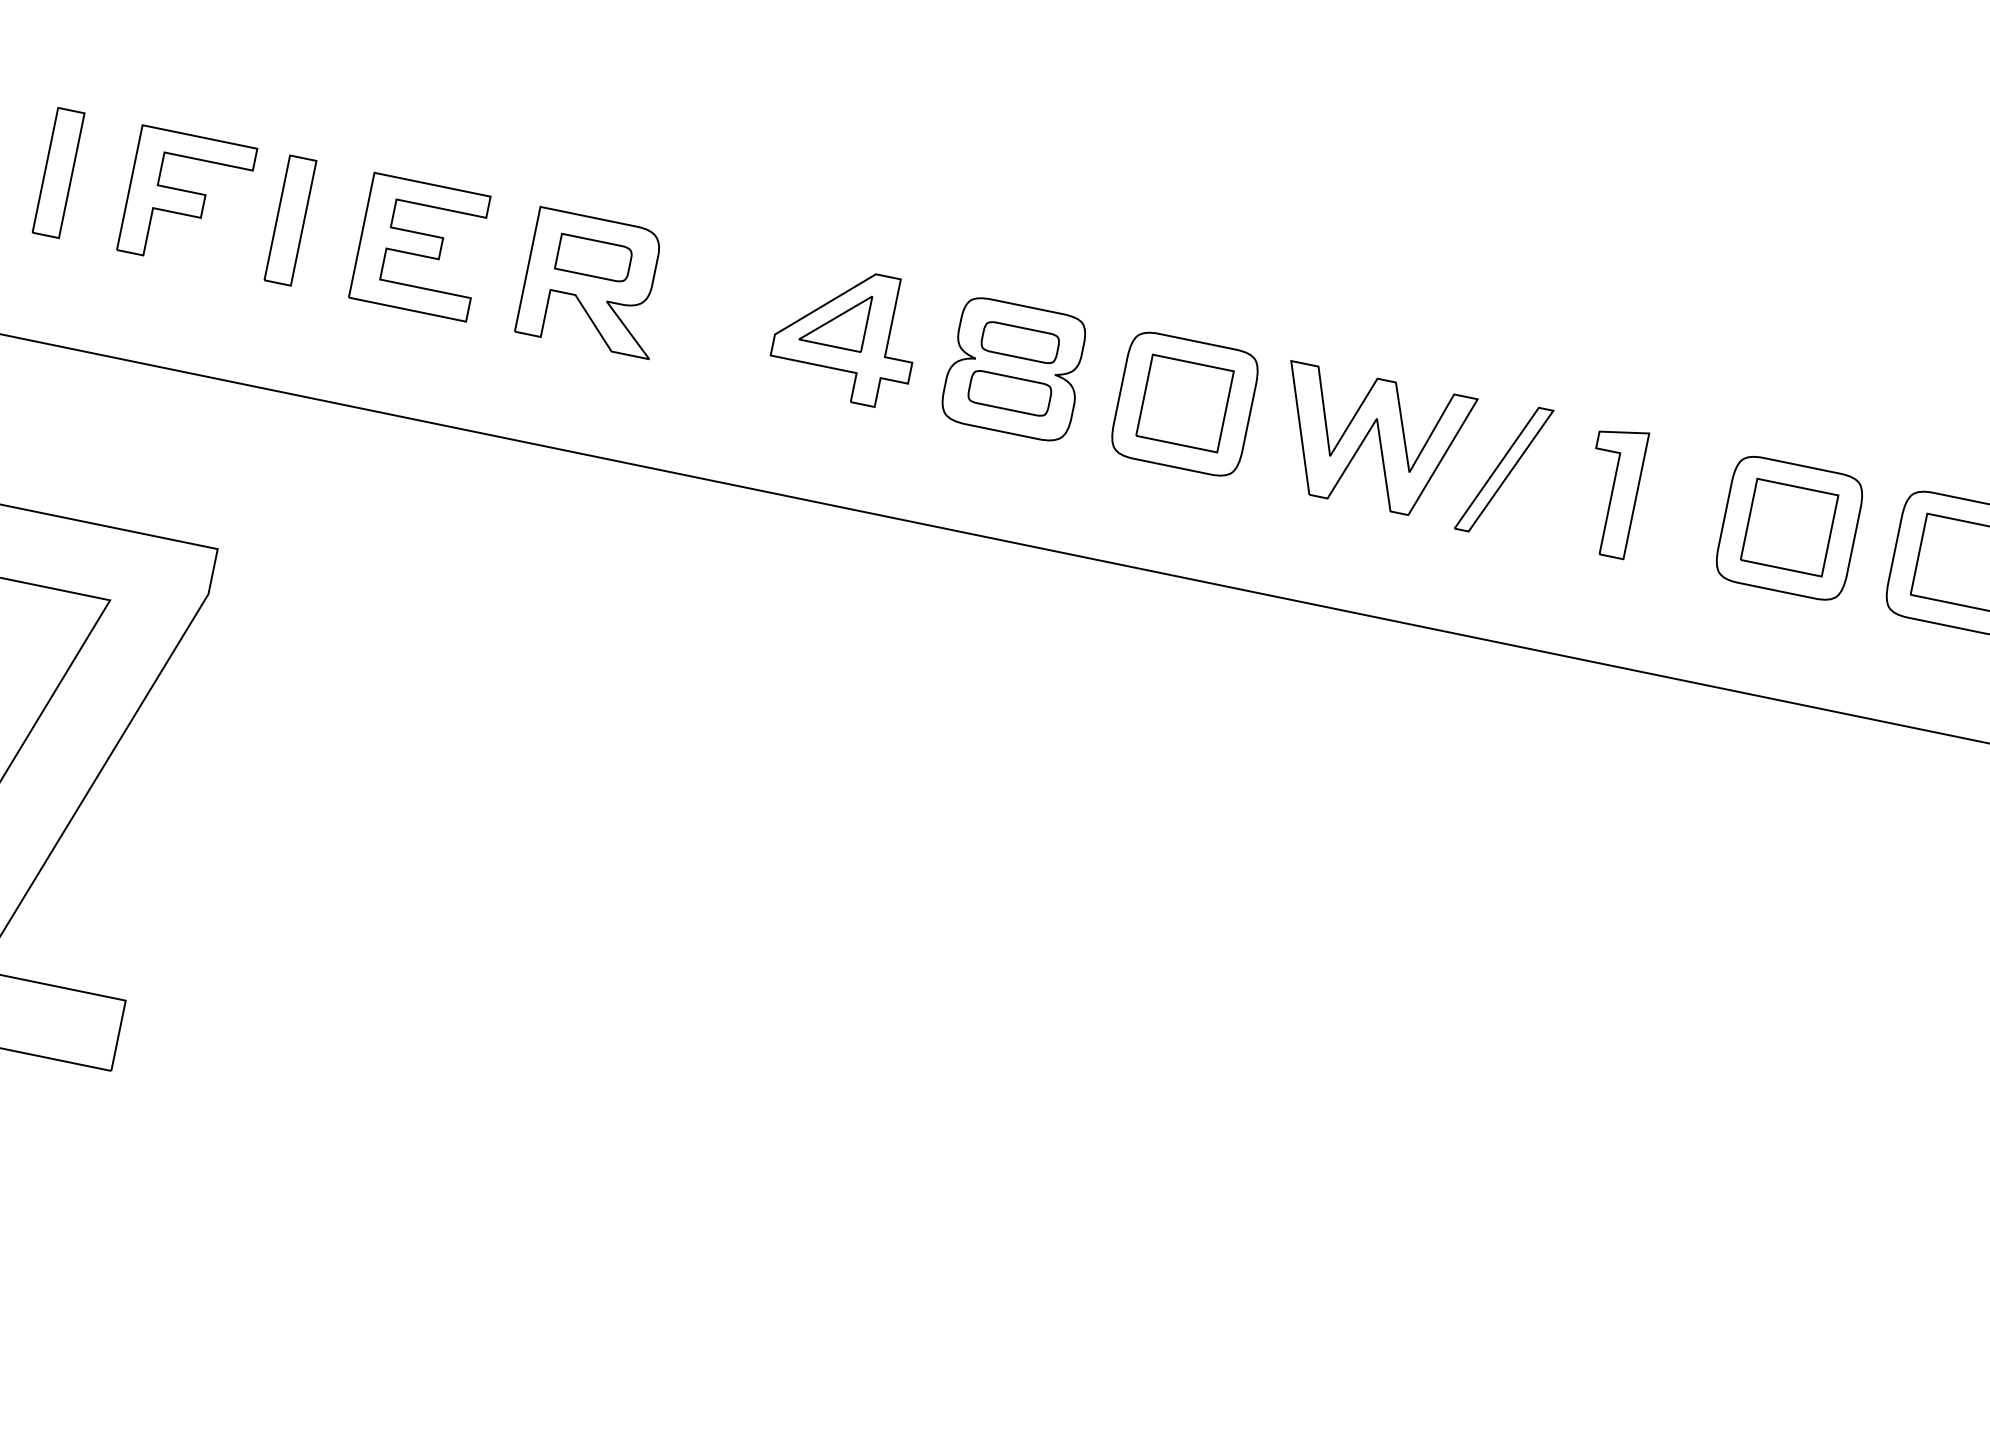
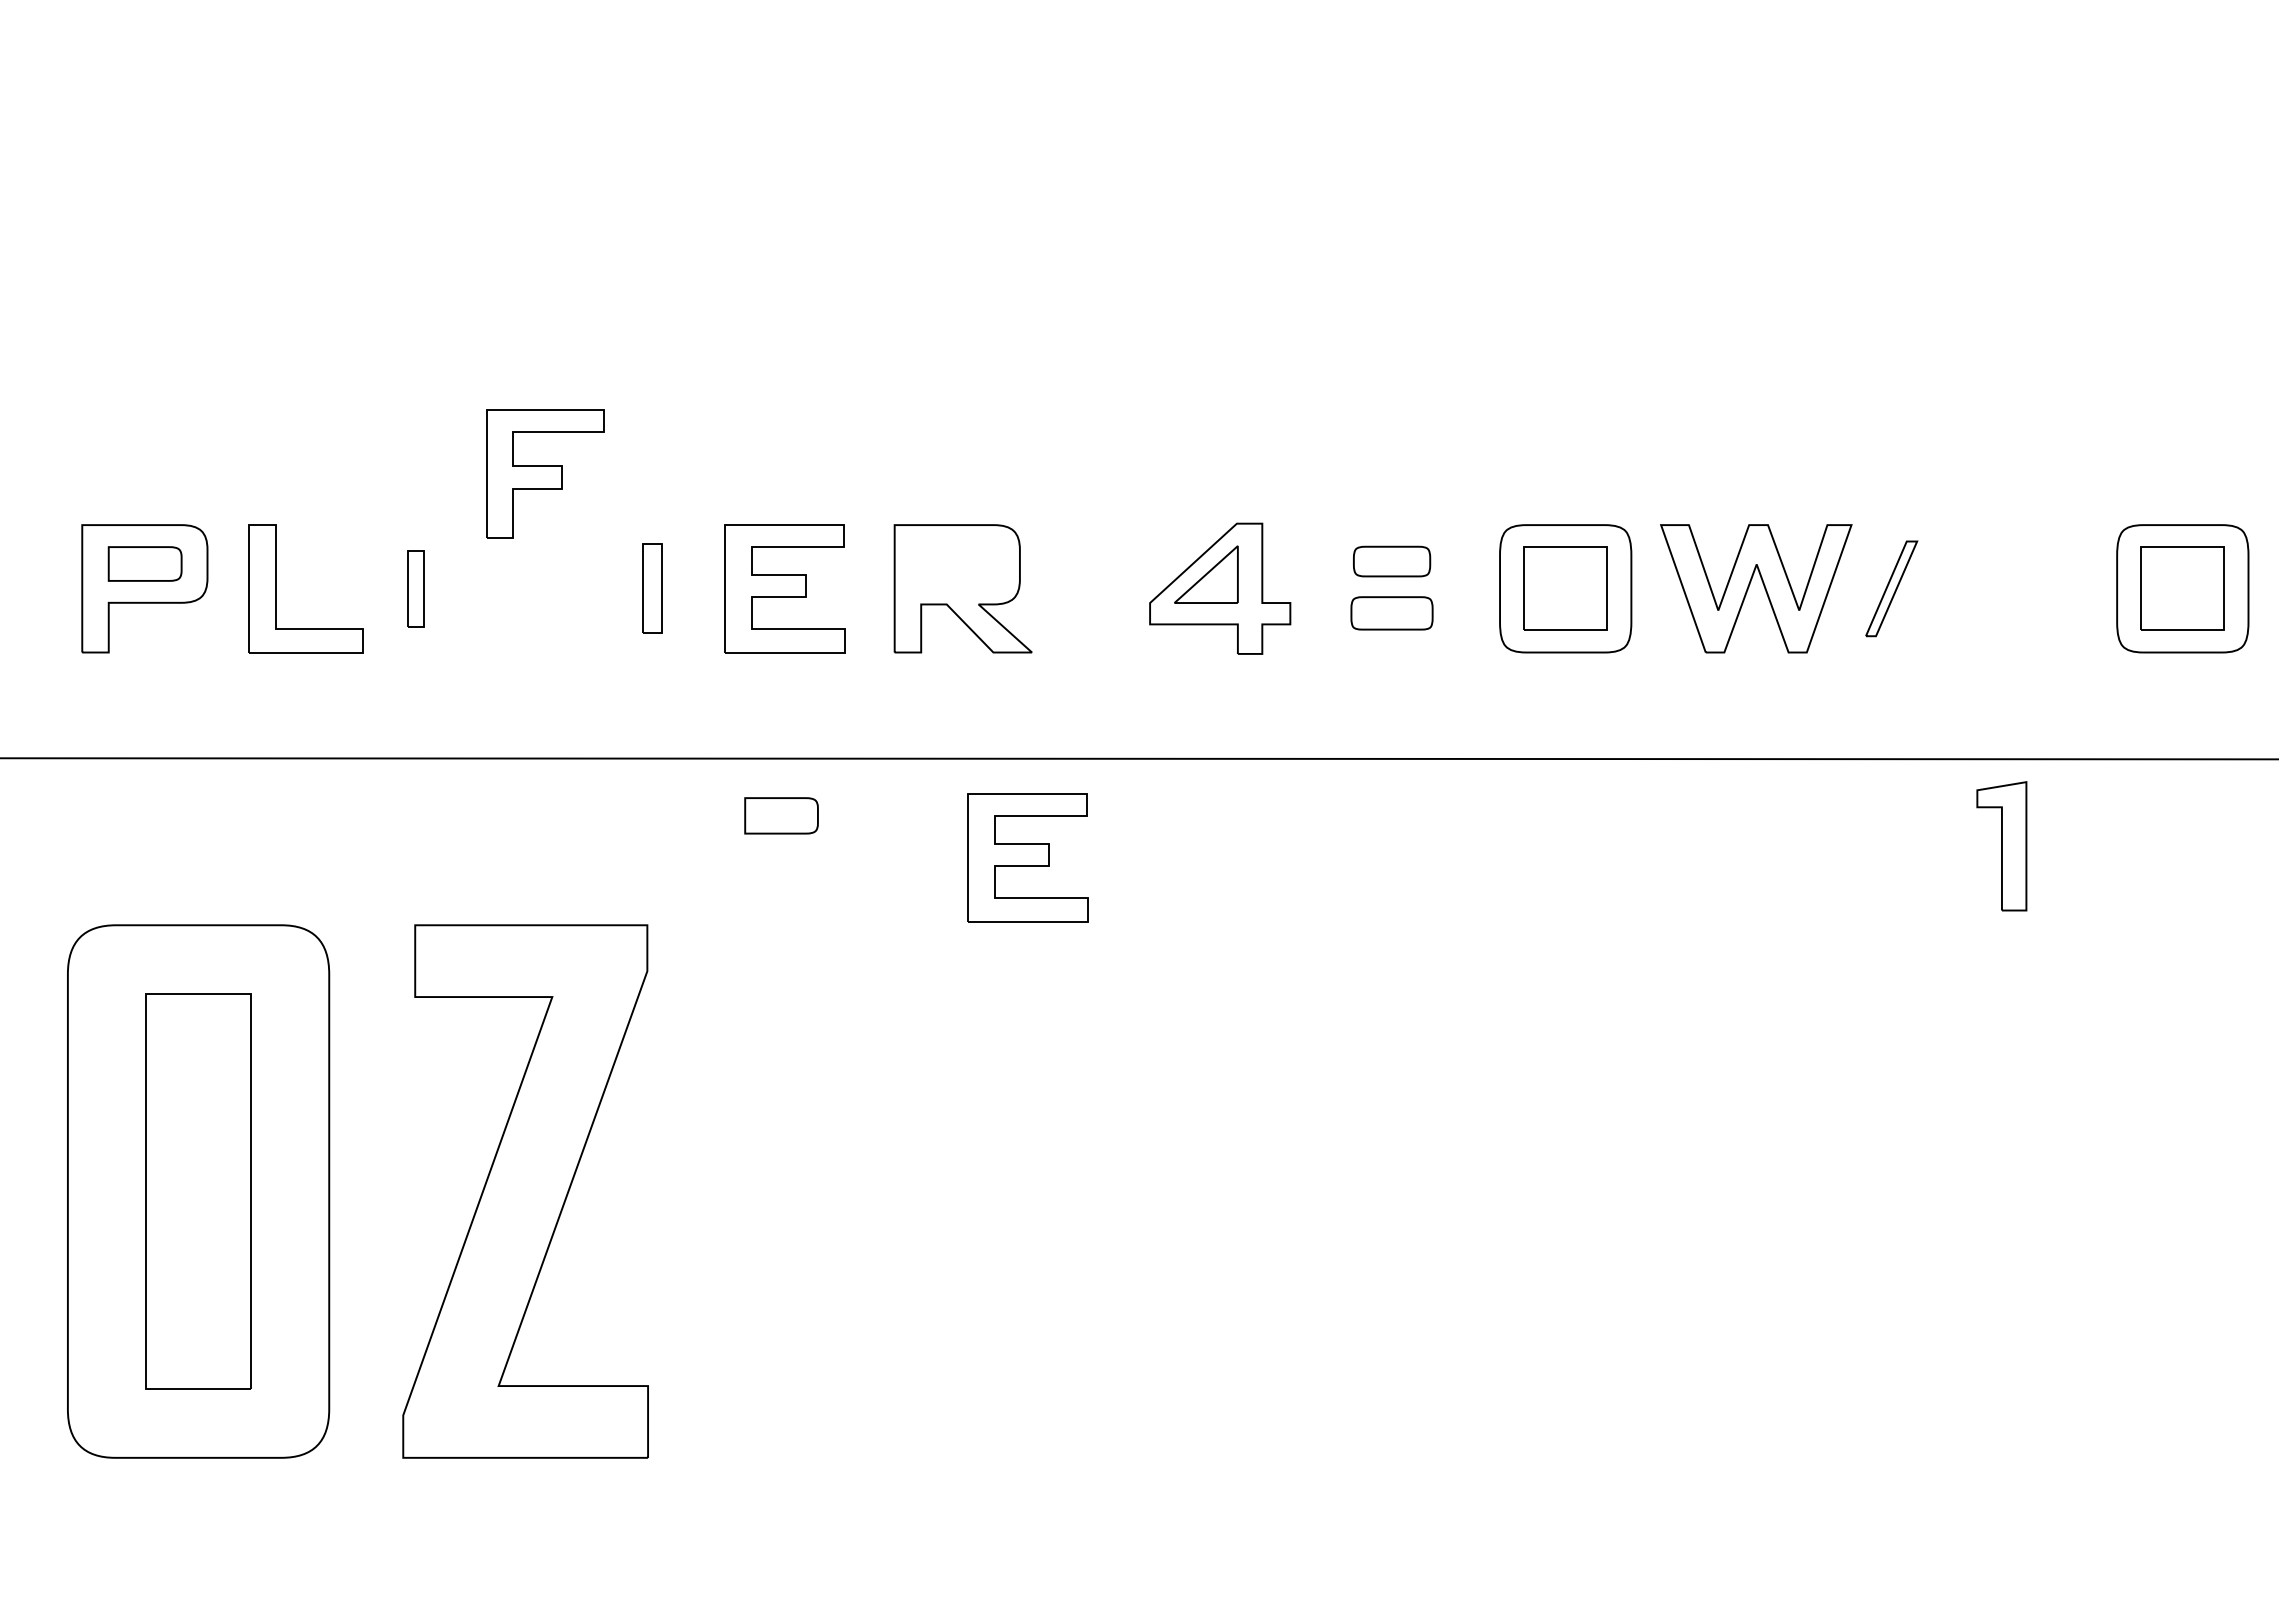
part: (58, 172) -> (415, 588), size x0.6
part: (187, 199) -> (545, 473), moved
part: (290, 220) -> (652, 588), size x0.7
part: (594, 258) -> (781, 815), moved
part: (1015, 369) -> (1392, 588), removed
part: (1504, 469) -> (1891, 588), size x0.7
part: (1611, 491) -> (2001, 846), moved
part: (603, 559) -> (1027, 857), added

